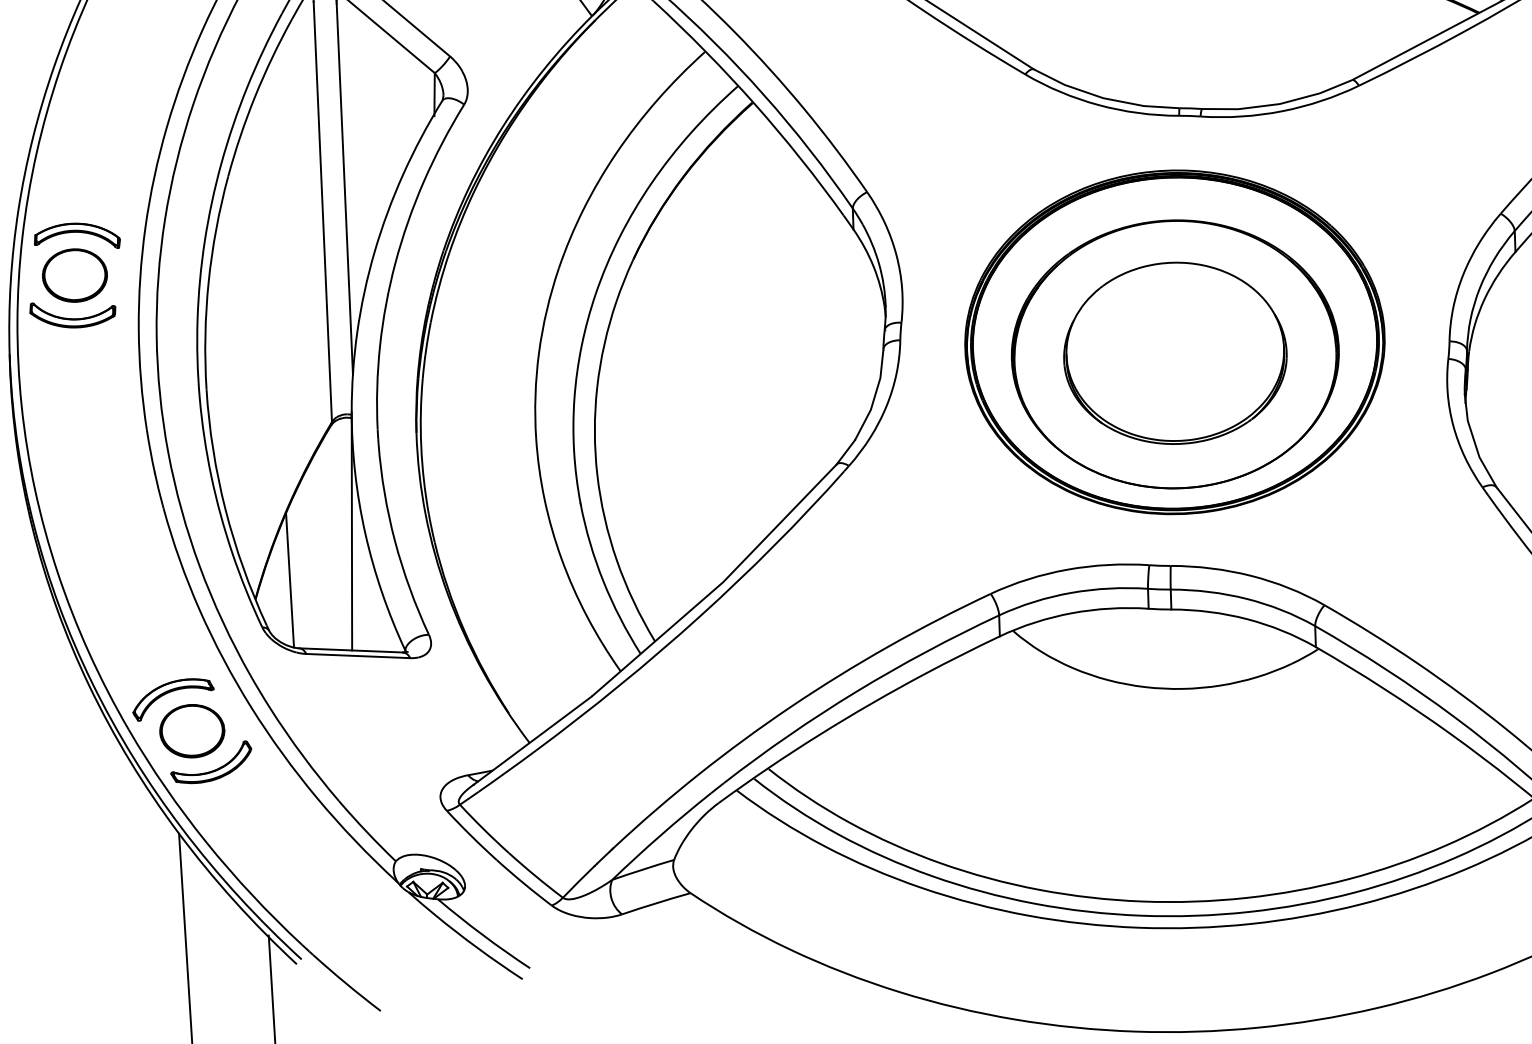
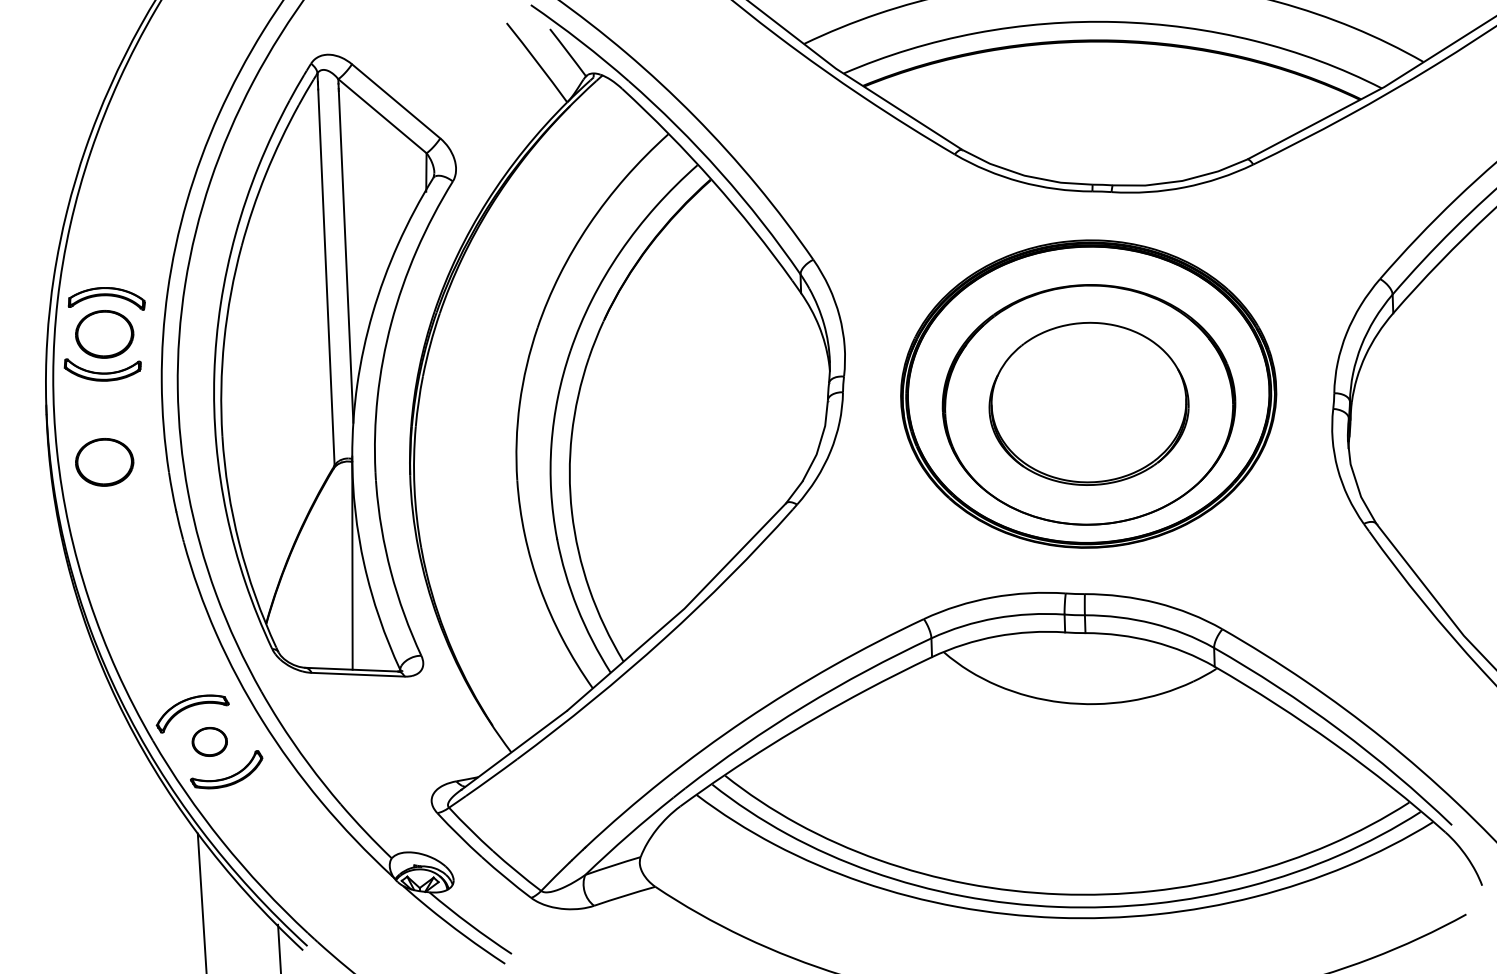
part: (74, 418) -> (104, 462), added
line: (289, 580) -> (296, 607), removed
part: (192, 730) -> (209, 741), size x0.6

